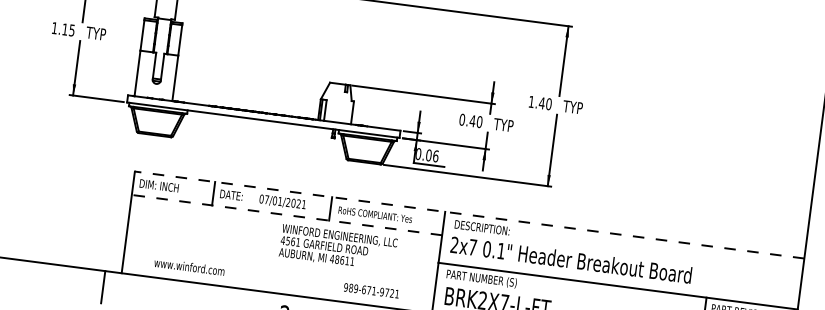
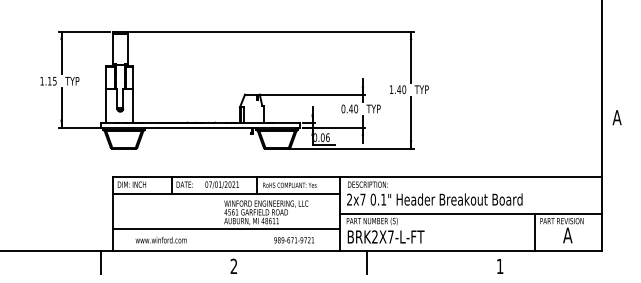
line: (285, 214) -> (225, 193), dashed -> solid
line: (469, 214) -> (357, 176), dashed -> solid
line: (280, 264) -> (226, 229), added

